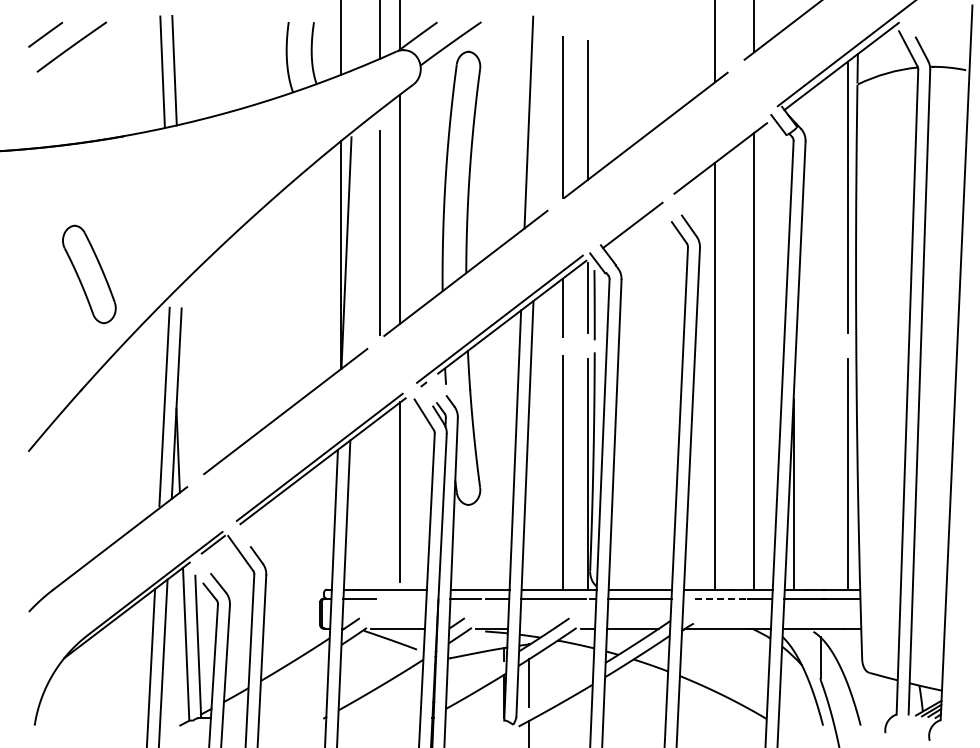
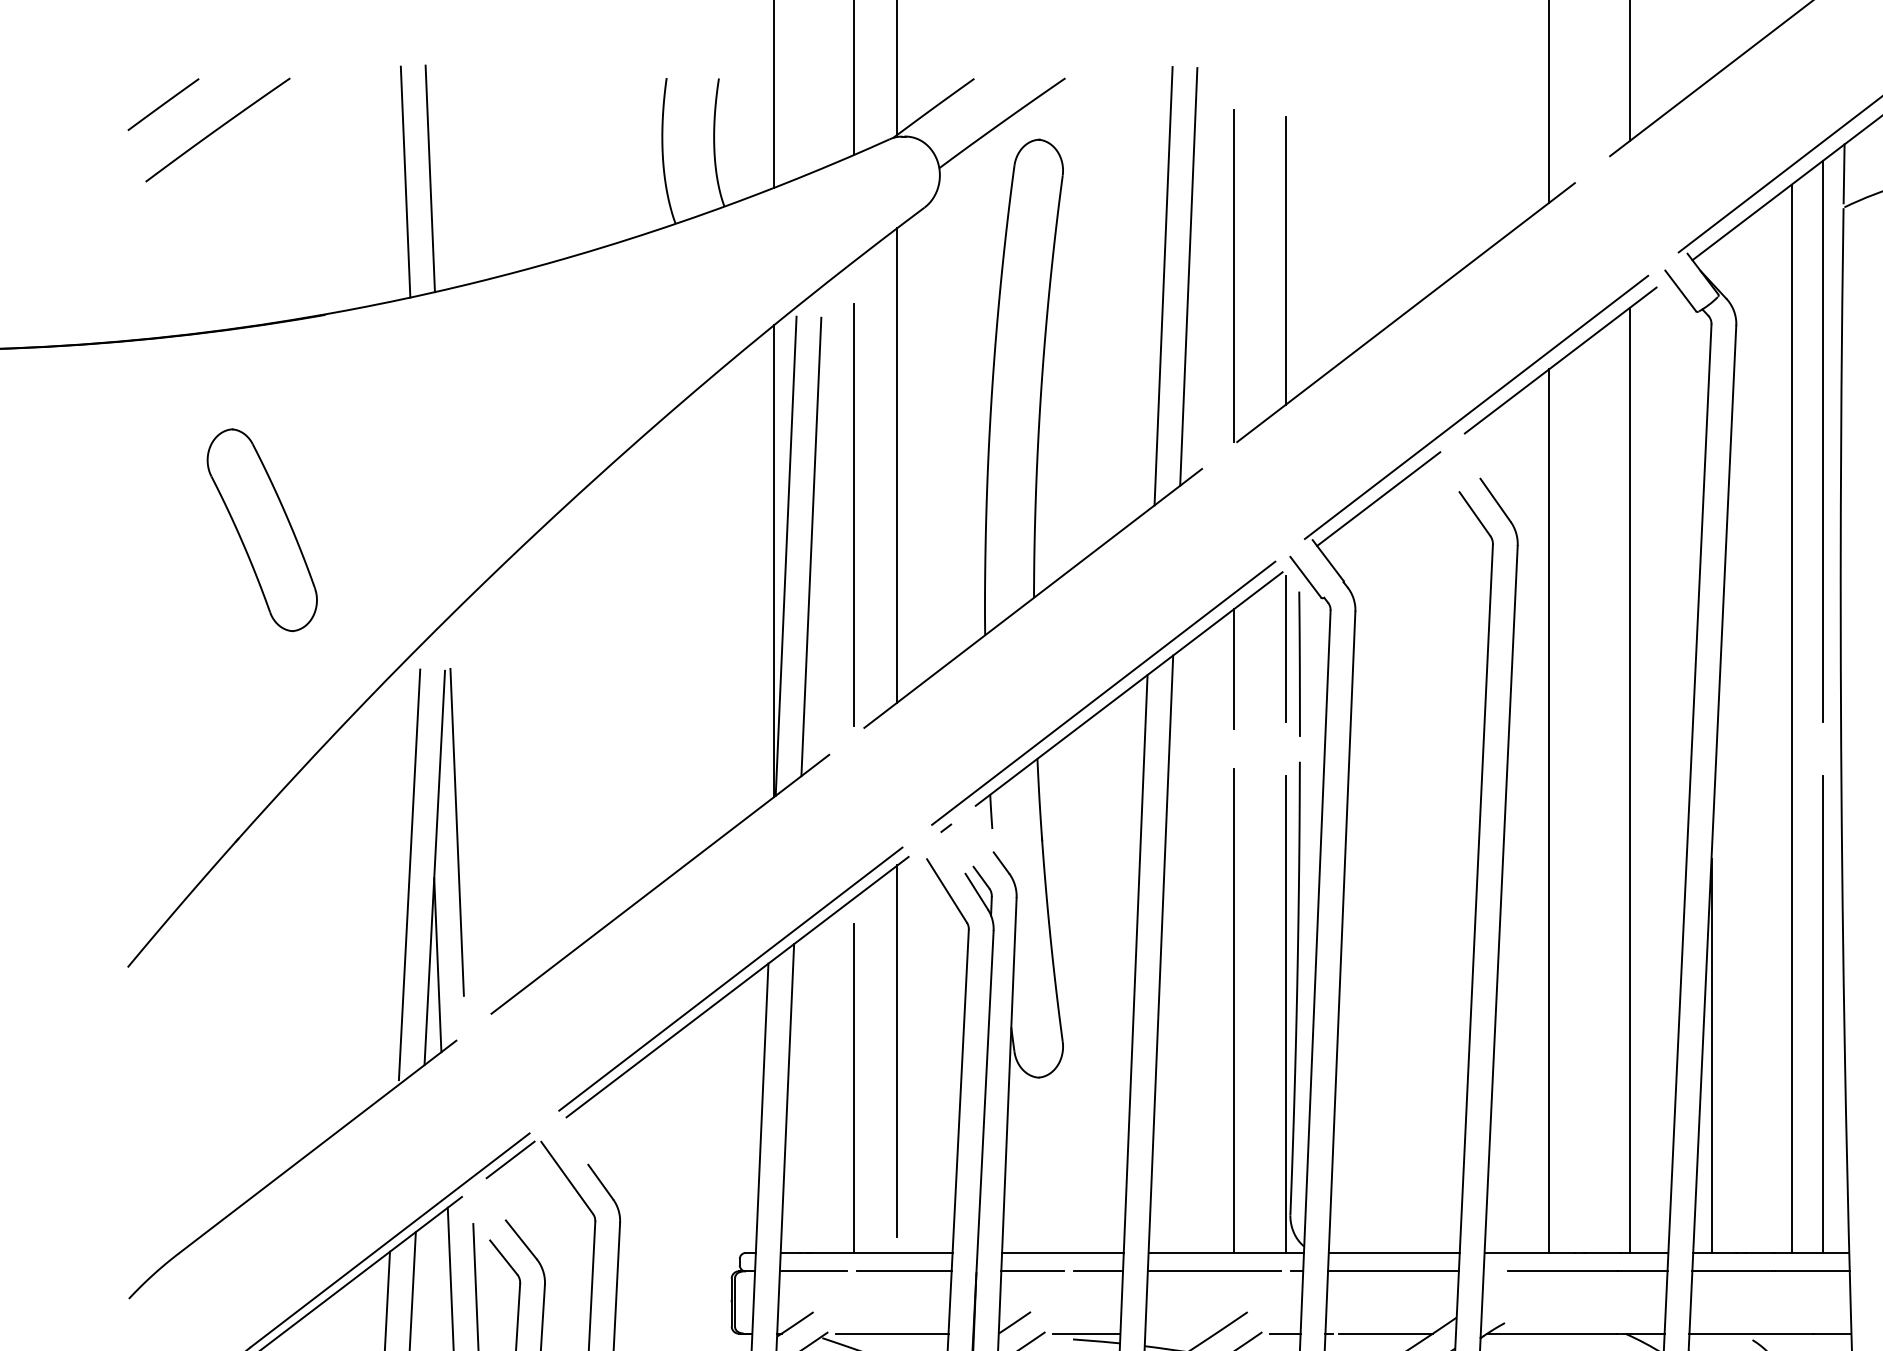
line: (540, 117) -> (1187, 275), added
line: (680, 180) -> (1477, 406), added
line: (358, 248) -> (810, 546), added
part: (89, 274) -> (262, 530), moved
line: (832, 331) -> (1791, 718), added
line: (187, 386) -> (457, 832), added
line: (379, 509) -> (854, 1086), added
line: (403, 598) -> (904, 1271), added
line: (722, 598) -> (1564, 1271), dashed -> solid

